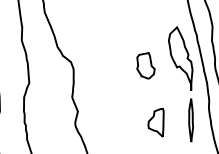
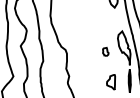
part: (145, 64) -> (105, 51), size x0.6

